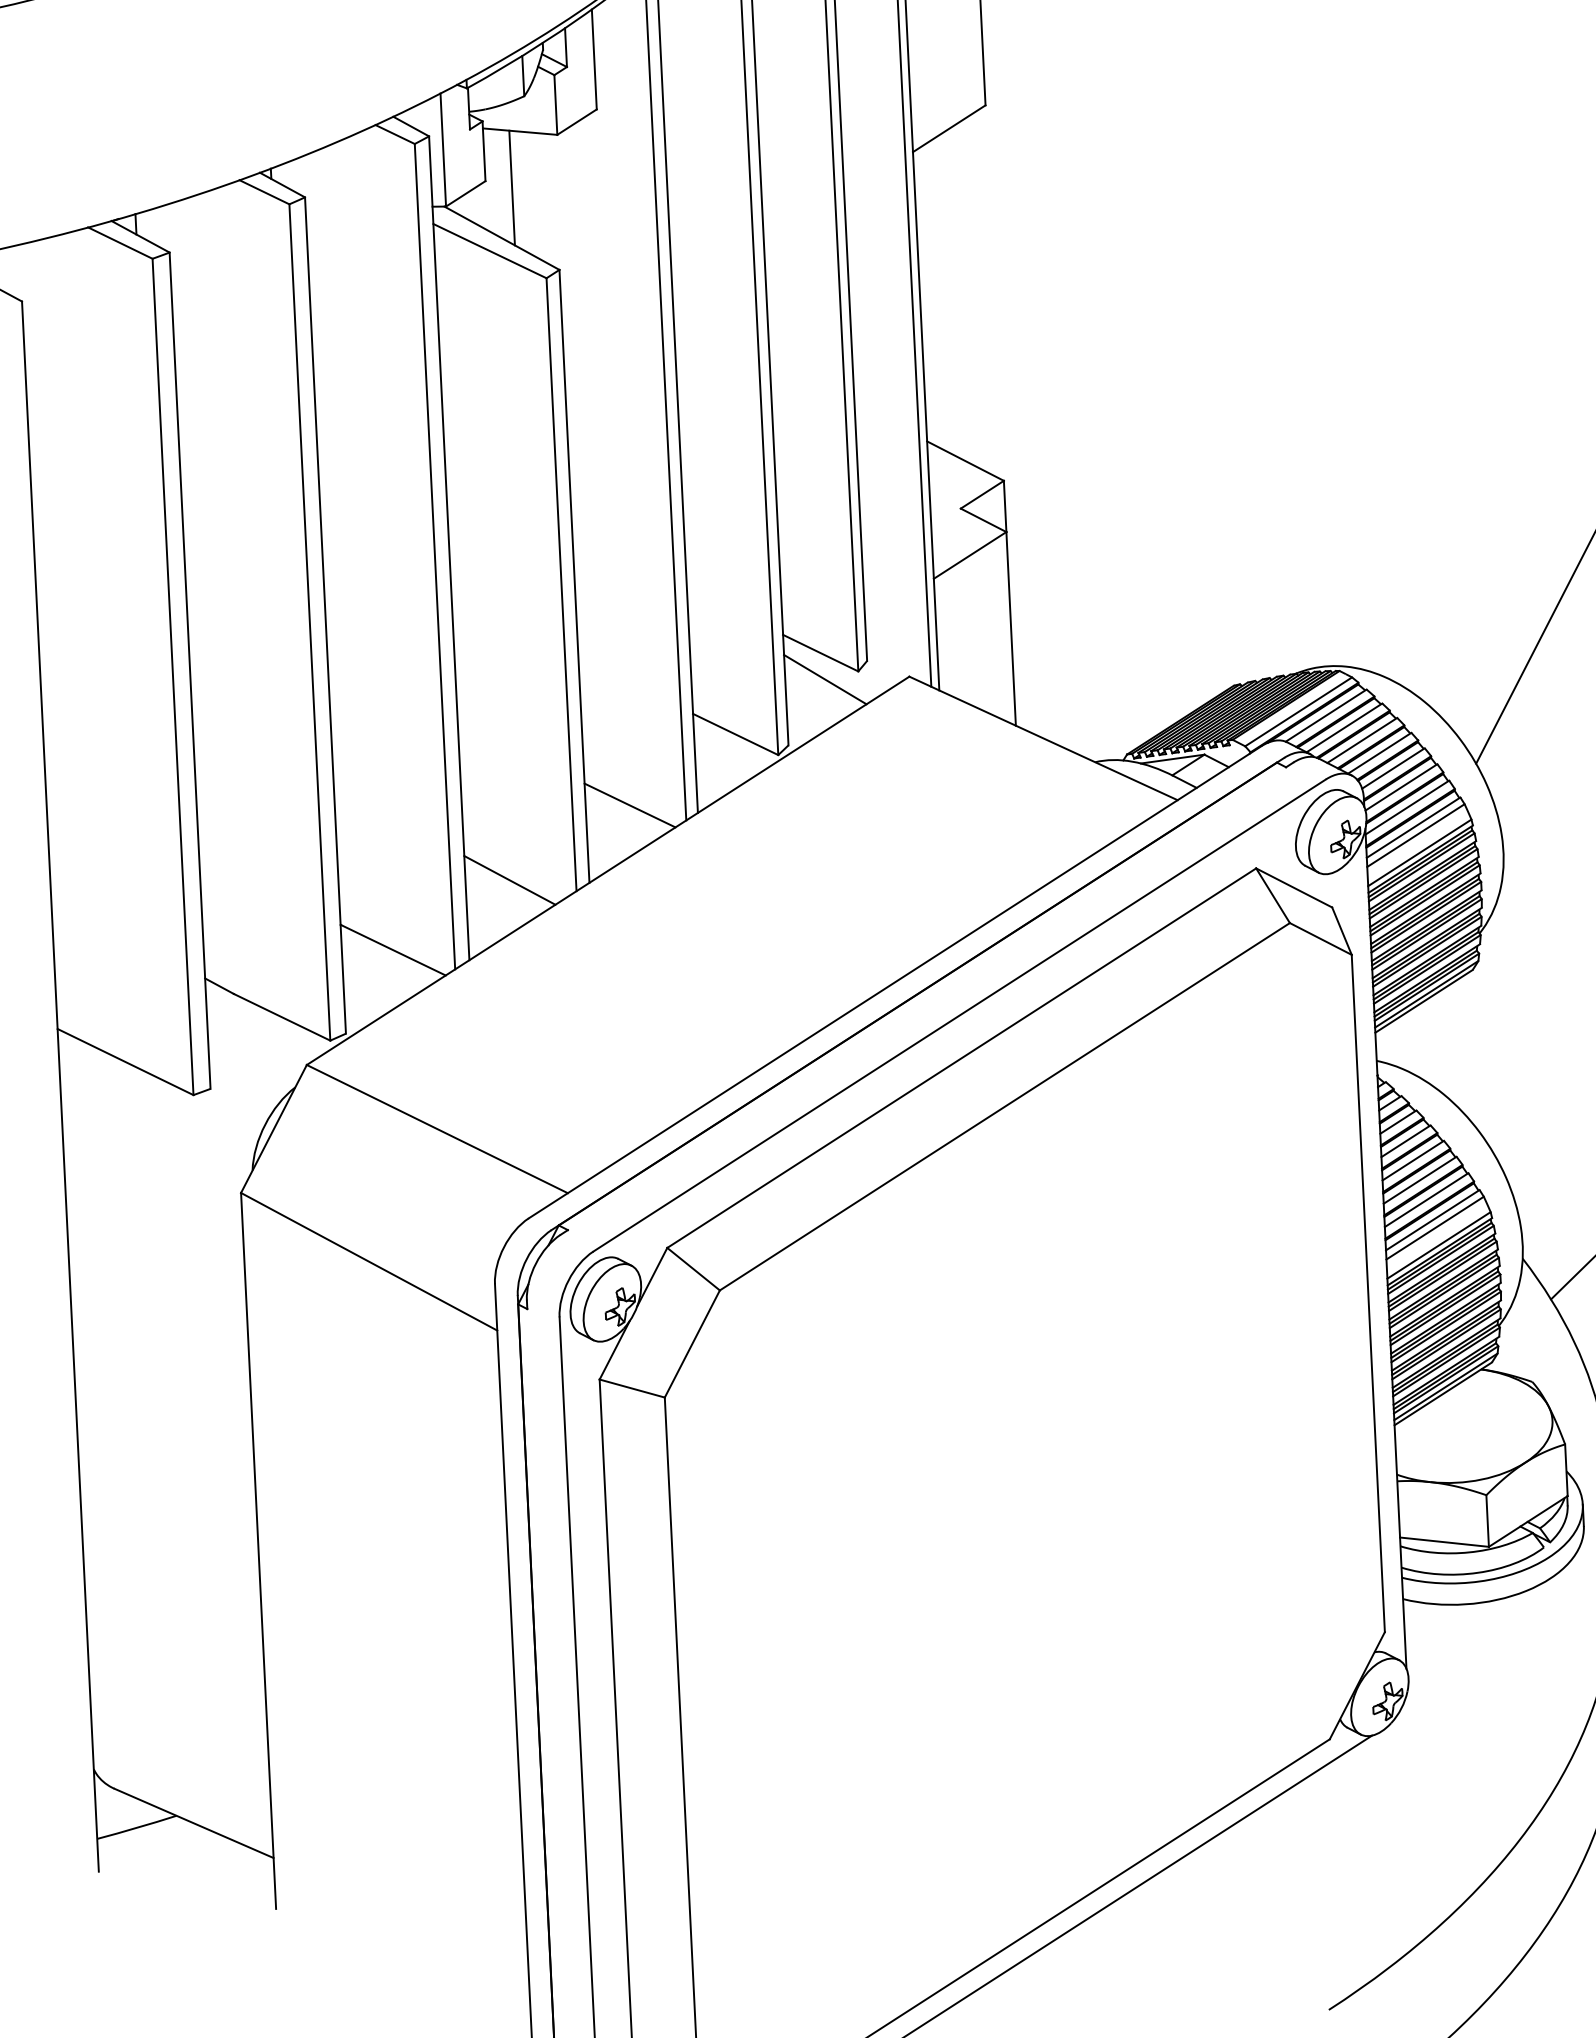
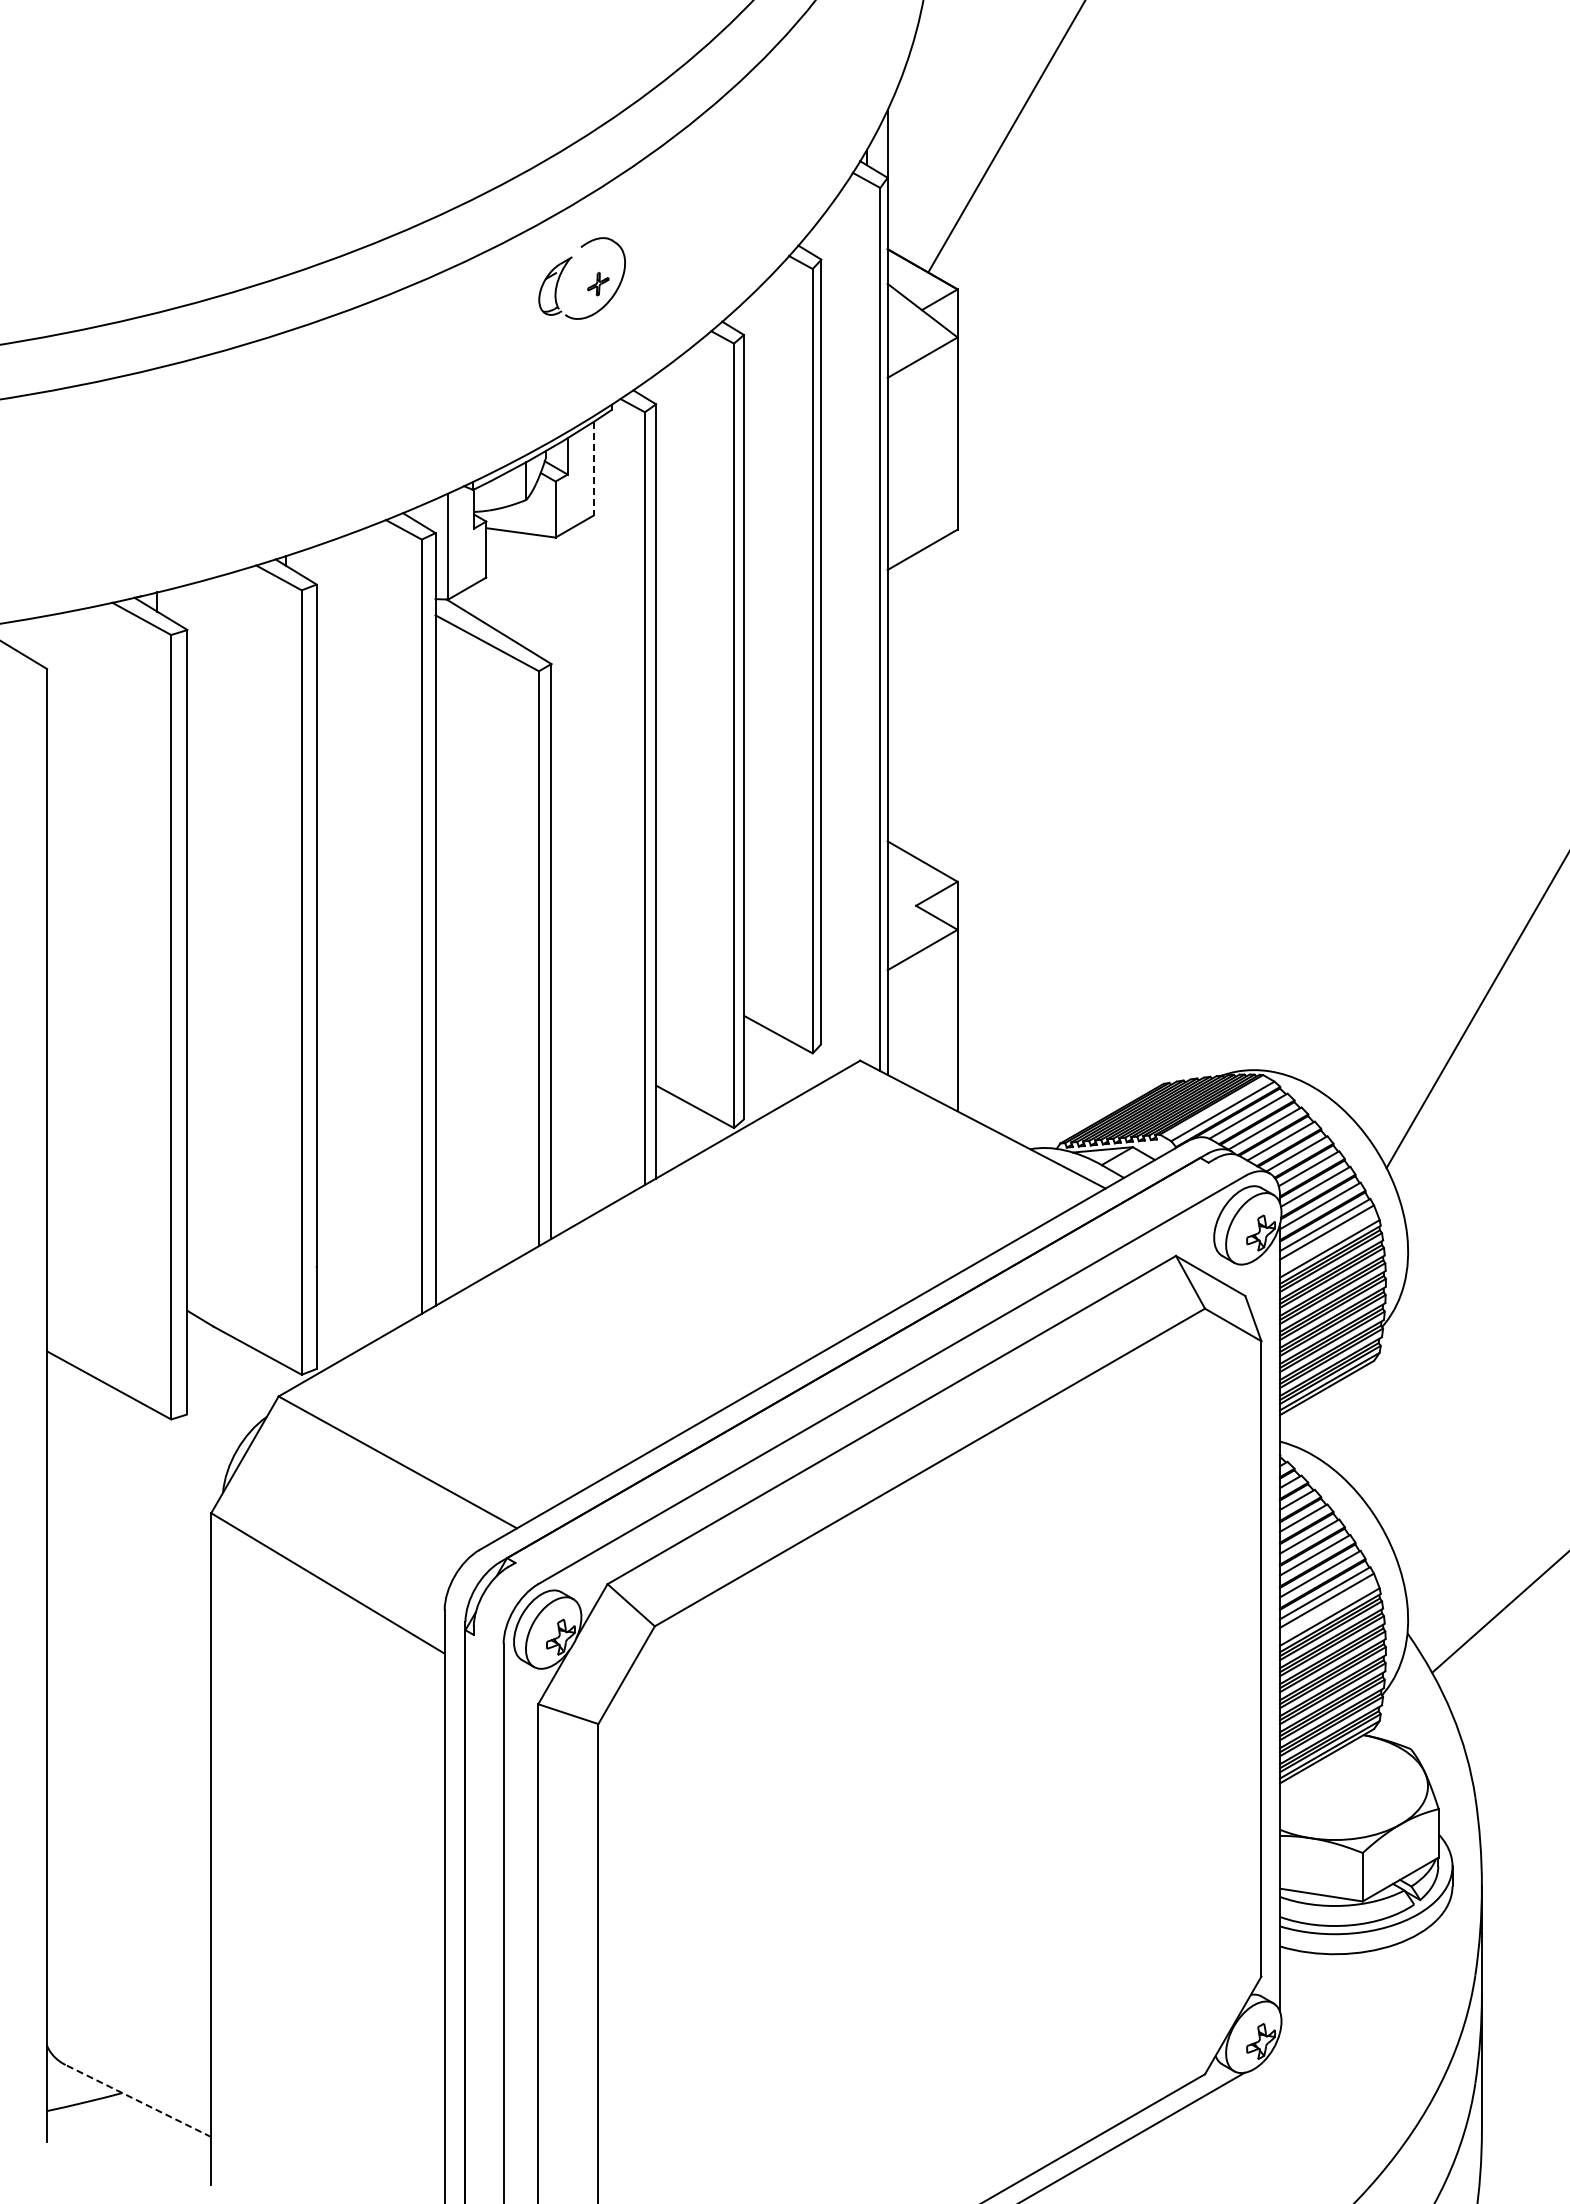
line: (594, 59) -> (593, 468), solid -> dashed
line: (511, 188) -> (510, 585), removed
line: (825, 679) -> (781, 1059), removed
line: (629, 805) -> (592, 1168), removed
line: (509, 879) -> (476, 1232), removed
line: (392, 950) -> (364, 1293), removed
line: (194, 1822) -> (138, 2100), solid -> dashed

